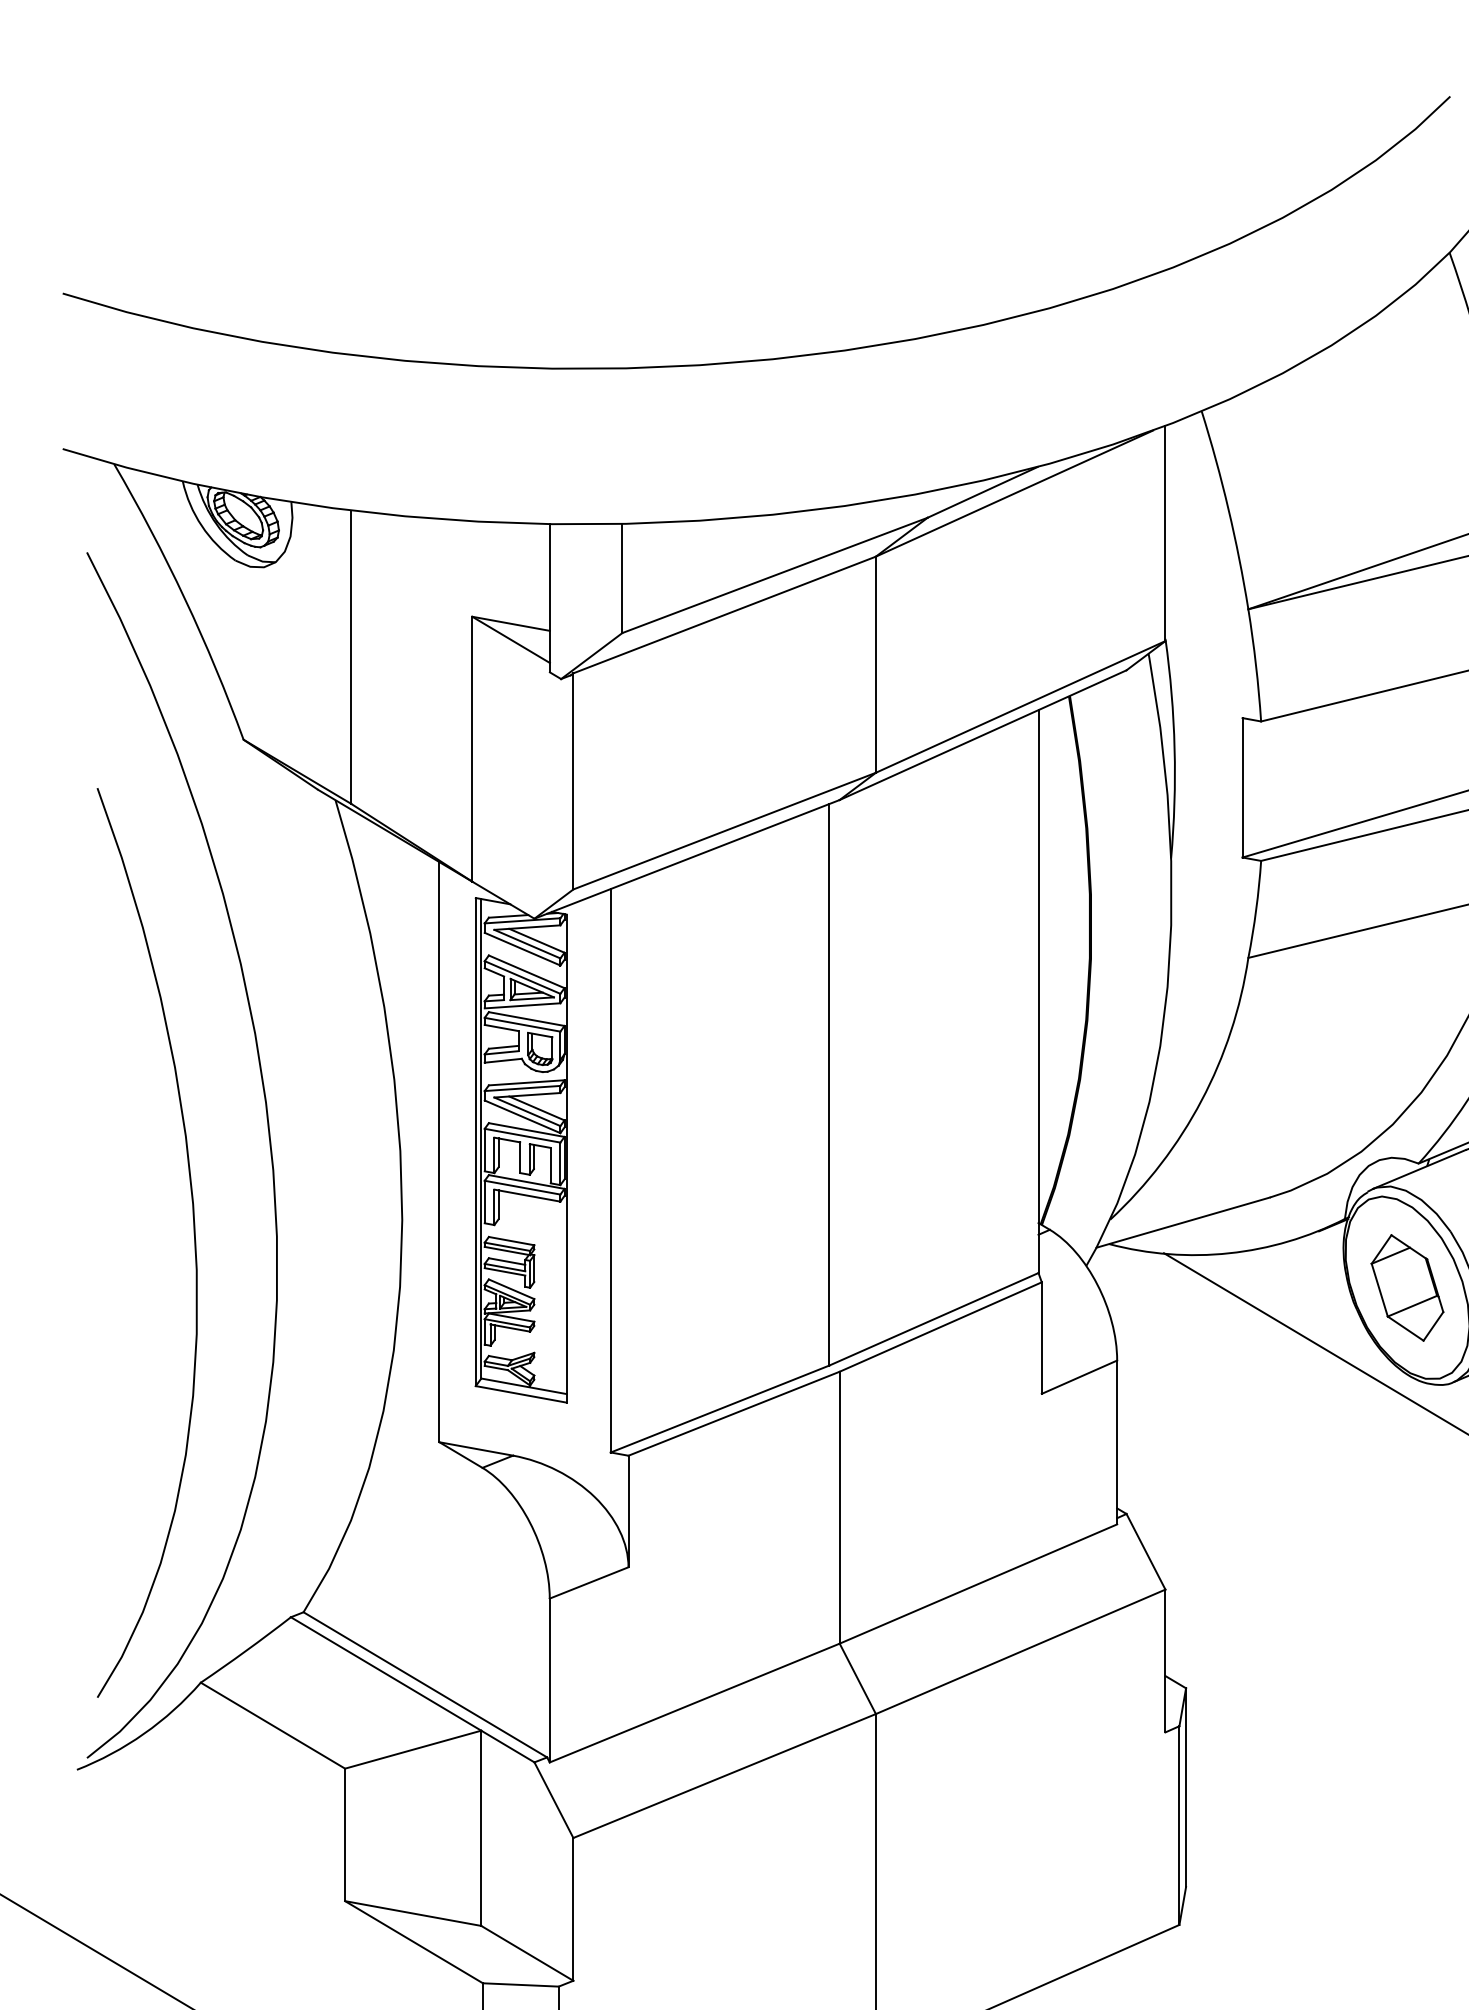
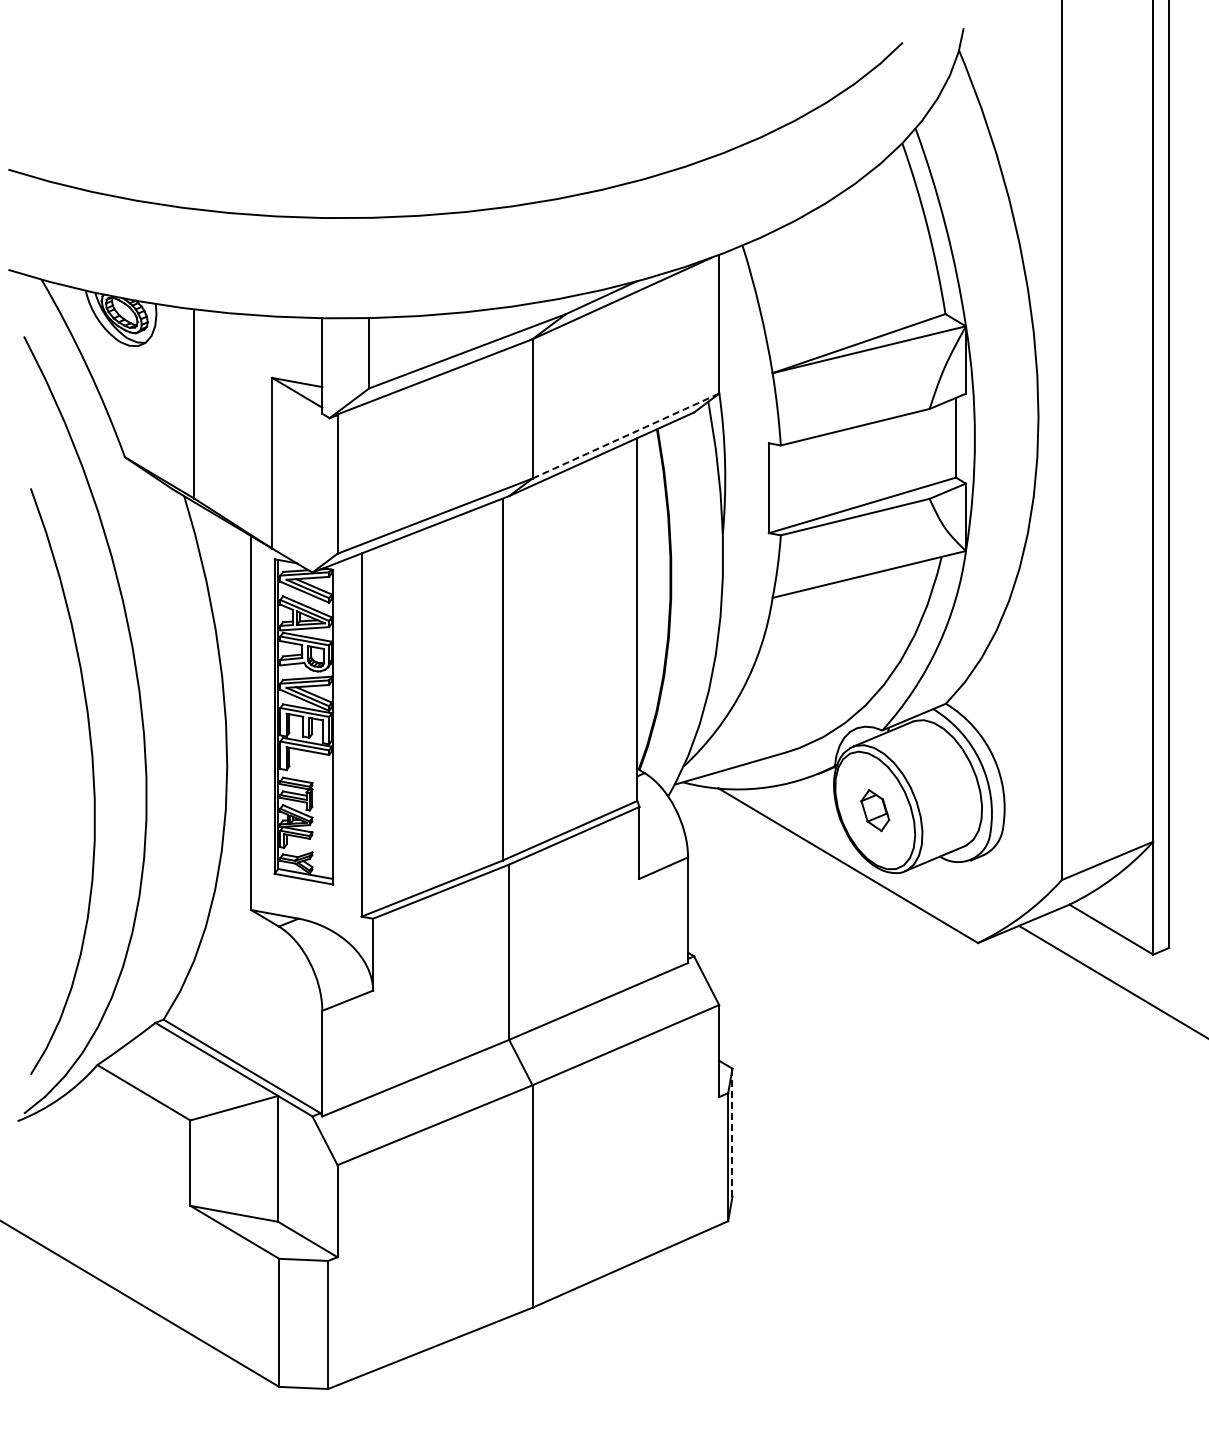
line: (1020, 707) -> (625, 436), solid -> dashed
part: (1407, 1287) -> (875, 810), size x0.6
line: (1186, 1788) -> (732, 1133), solid -> dashed

